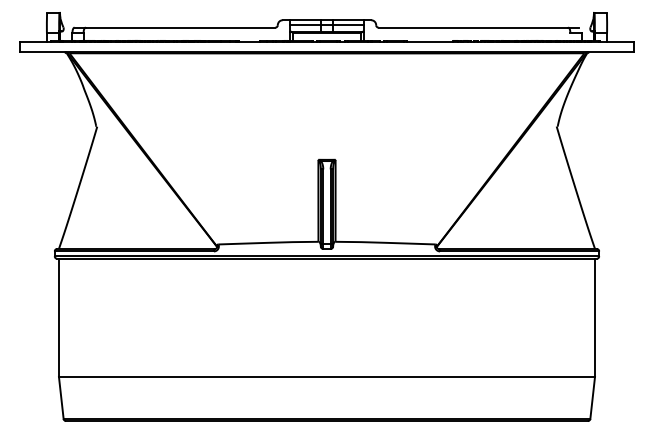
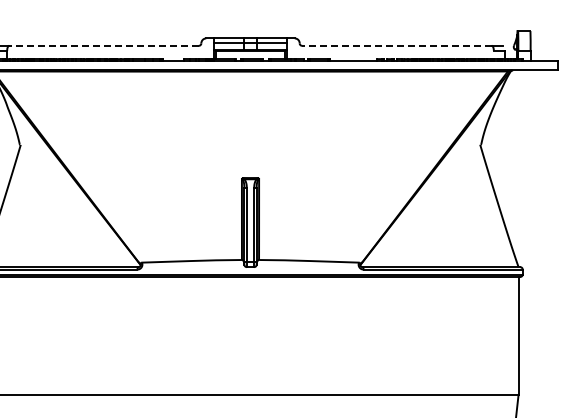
line: (180, 27) -> (104, 45), solid -> dashed
line: (473, 27) -> (397, 45), solid -> dashed

